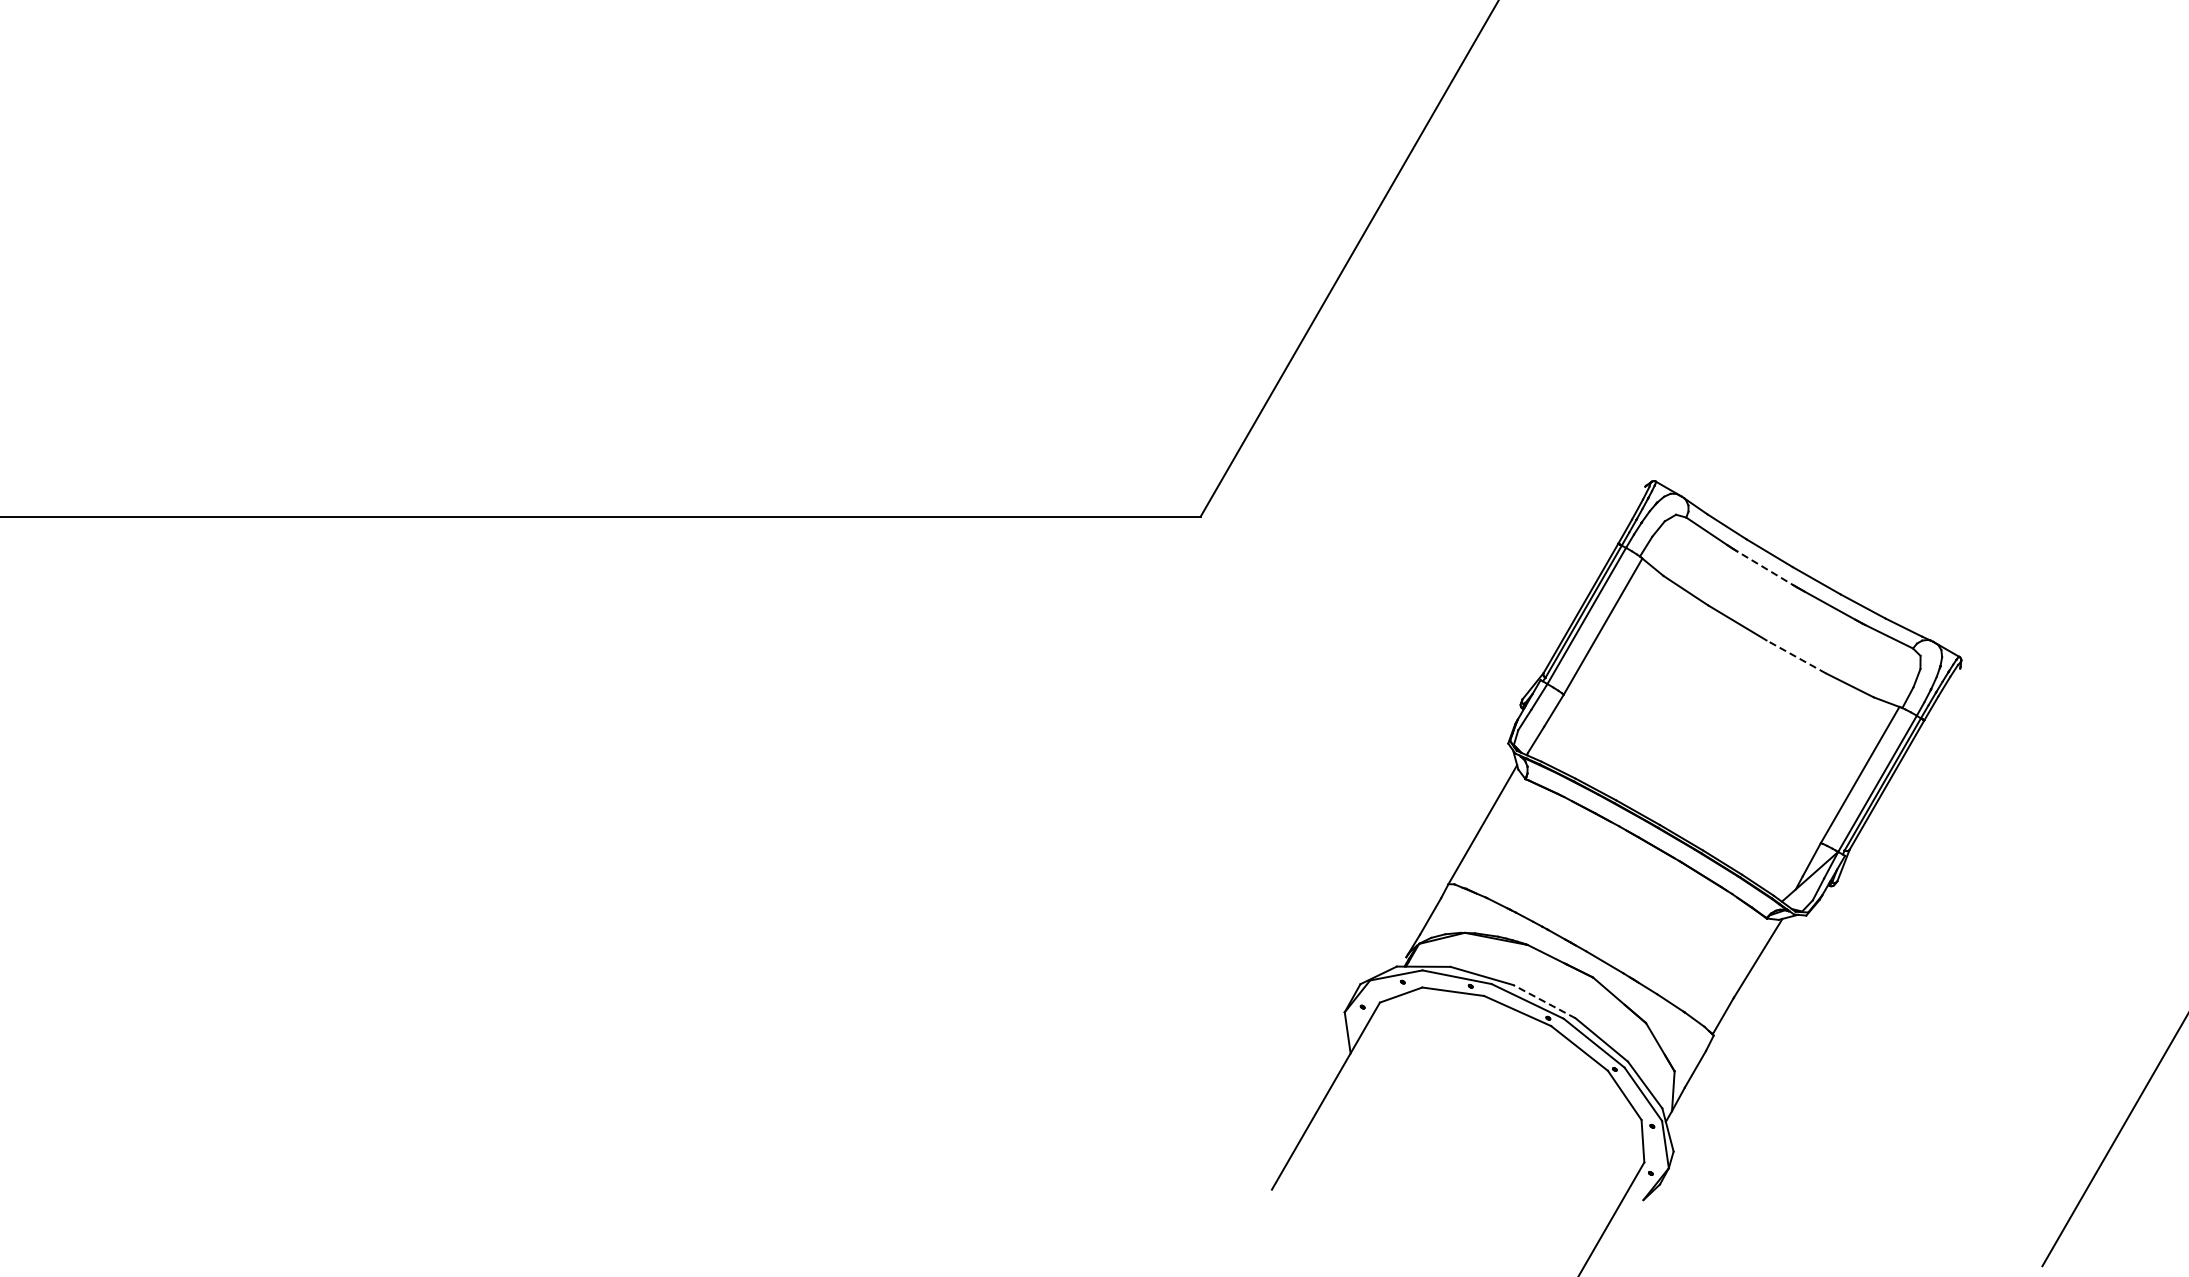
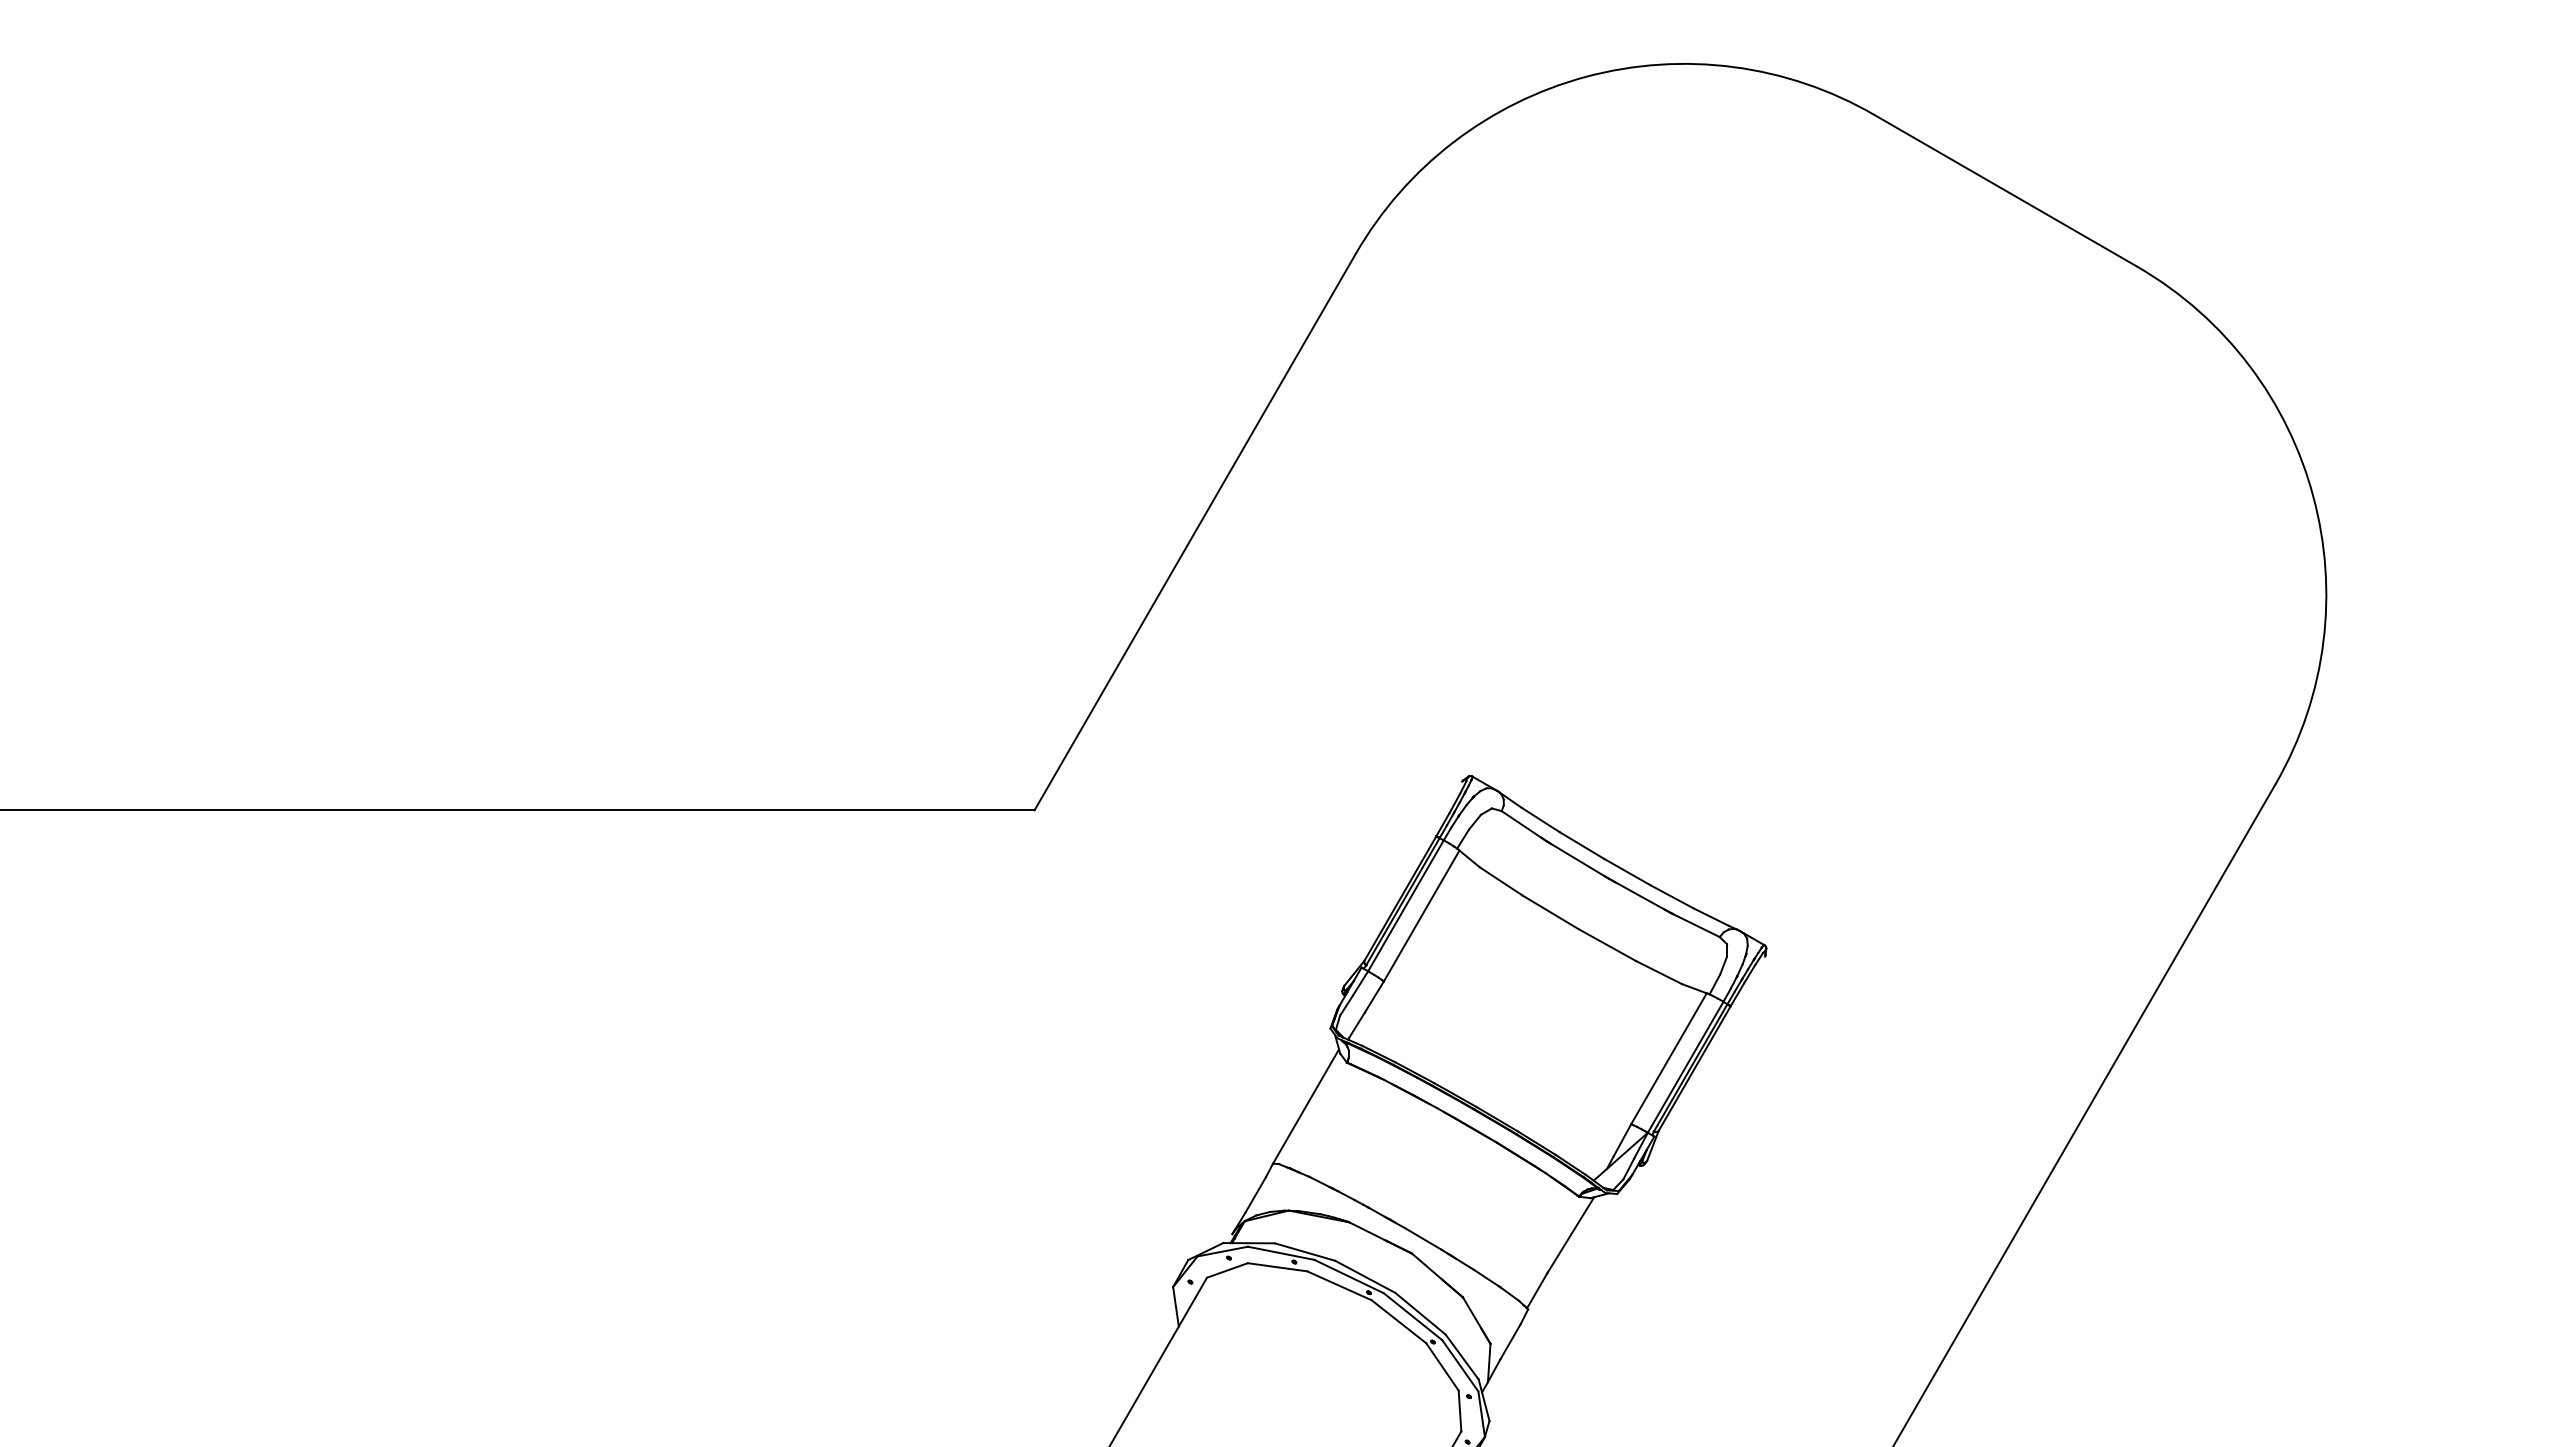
line: (1764, 567) -> (1576, 859), dashed -> solid
line: (1796, 657) -> (1607, 945), dashed -> solid
line: (1544, 1001) -> (1365, 1276), dashed -> solid

